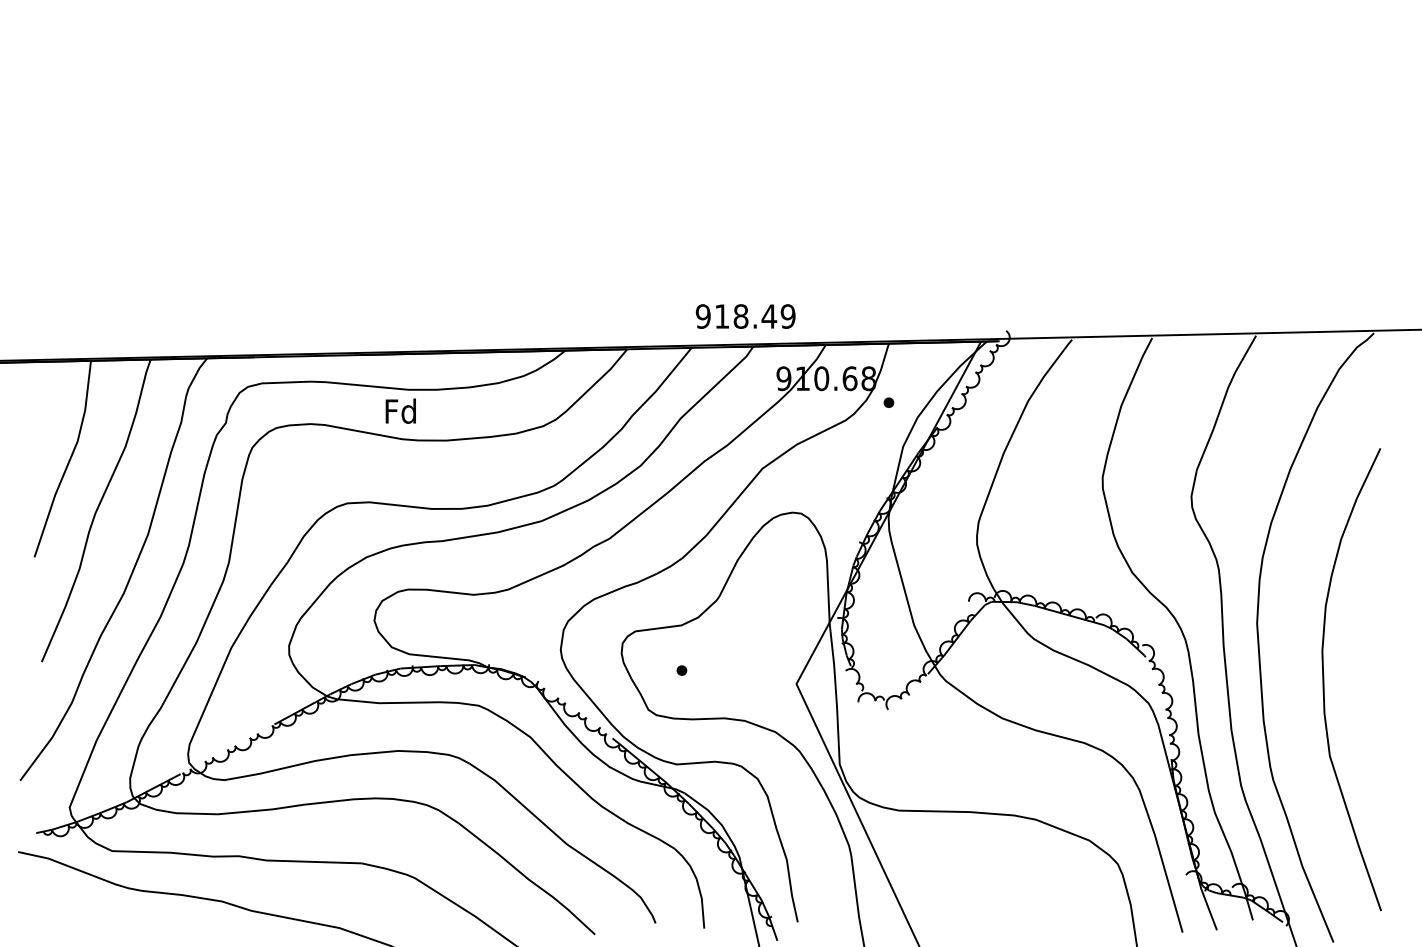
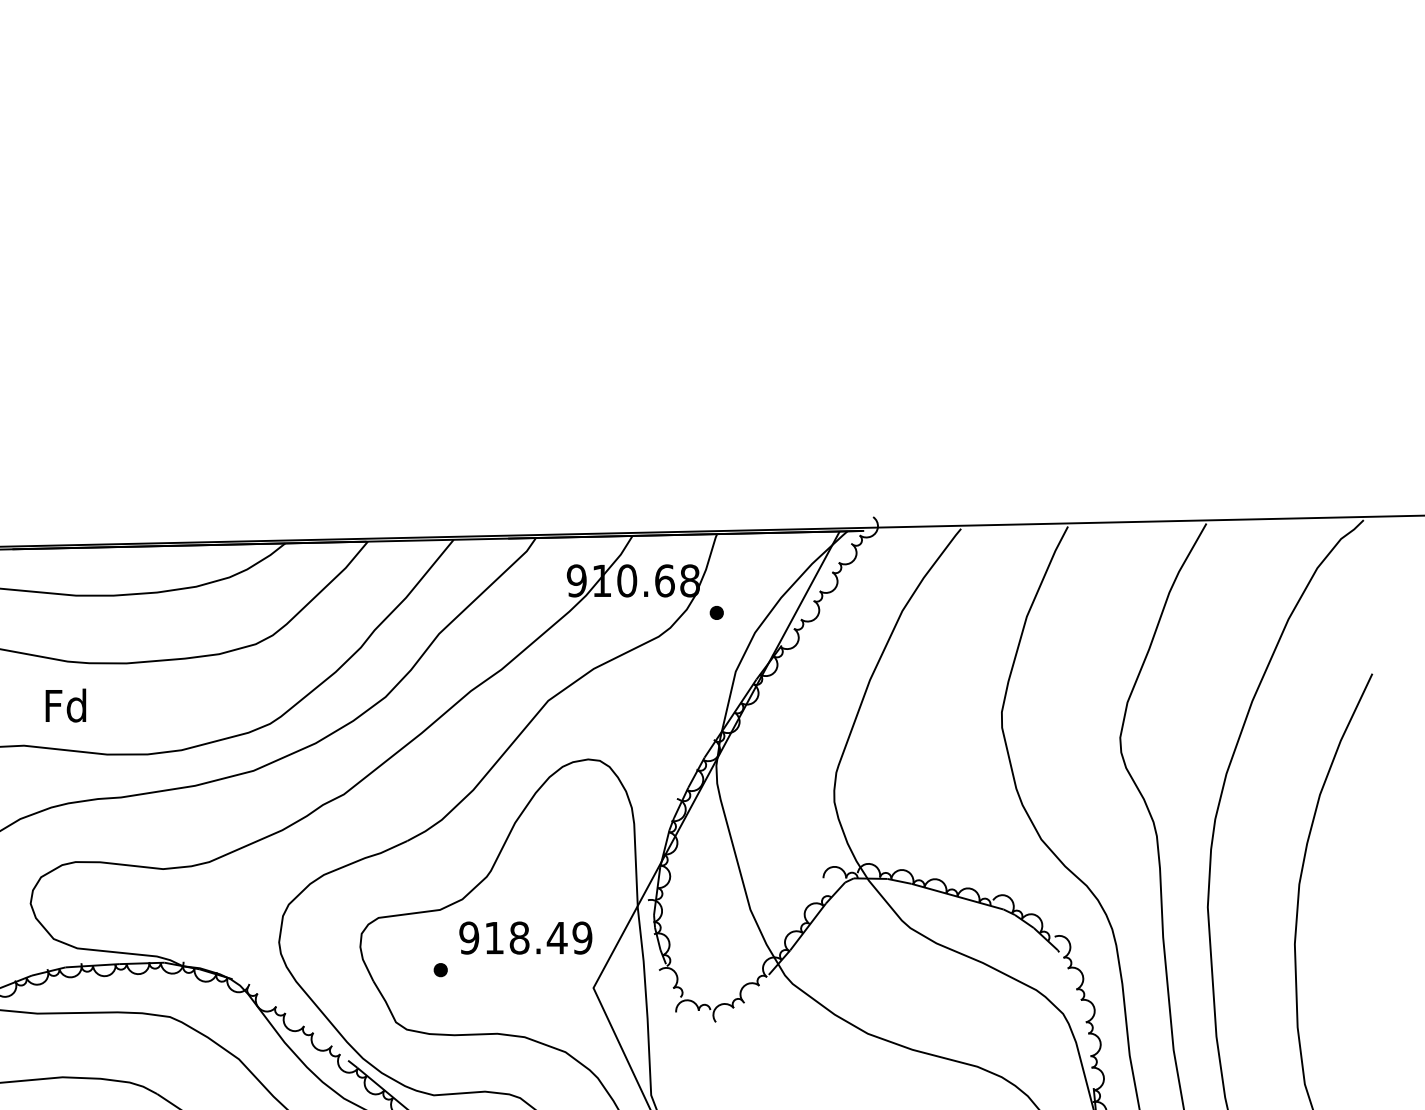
text: (745, 316) -> (525, 937), moved
text: (400, 410) -> (65, 704), moved

